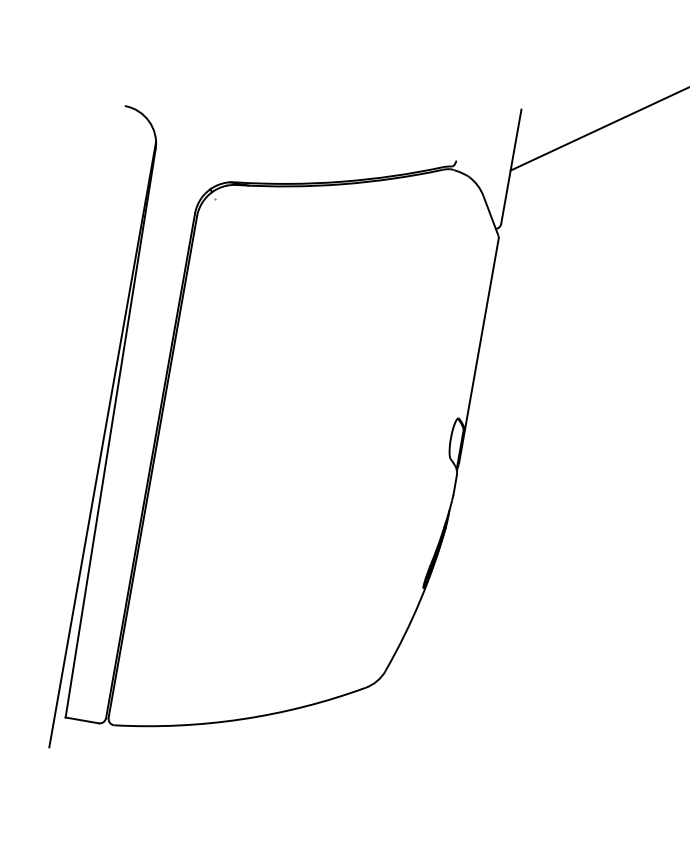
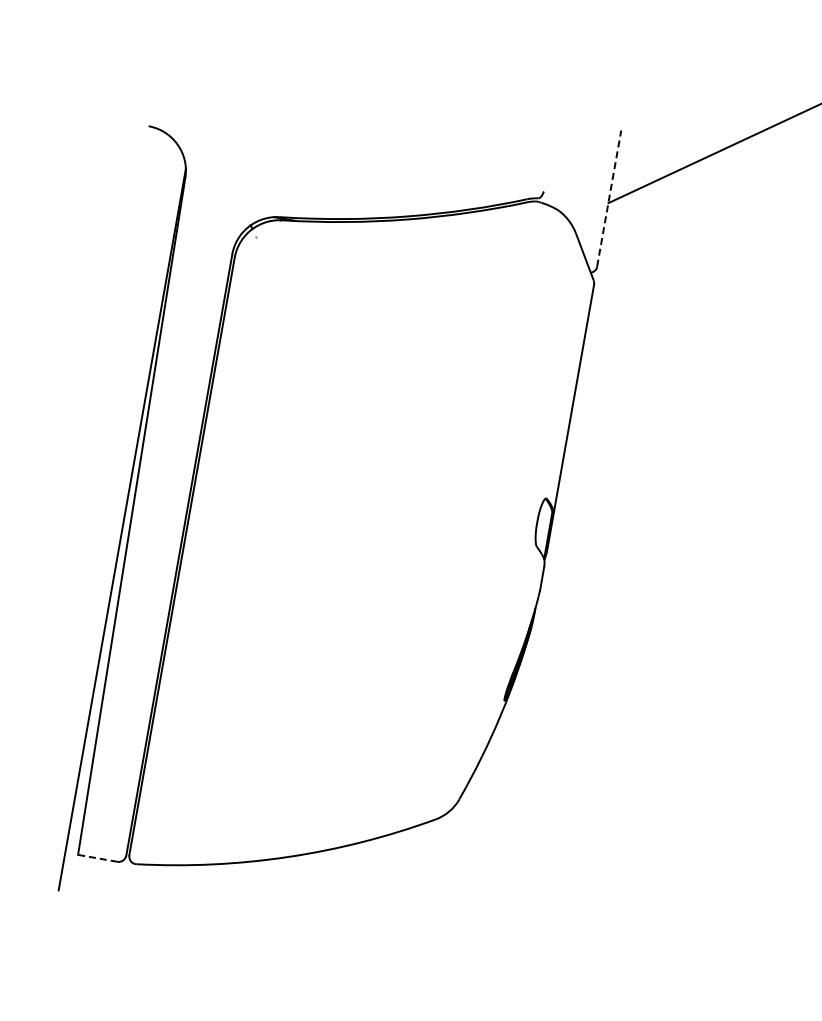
line: (511, 166) -> (609, 198), solid -> dashed
line: (81, 720) -> (97, 858), solid -> dashed

